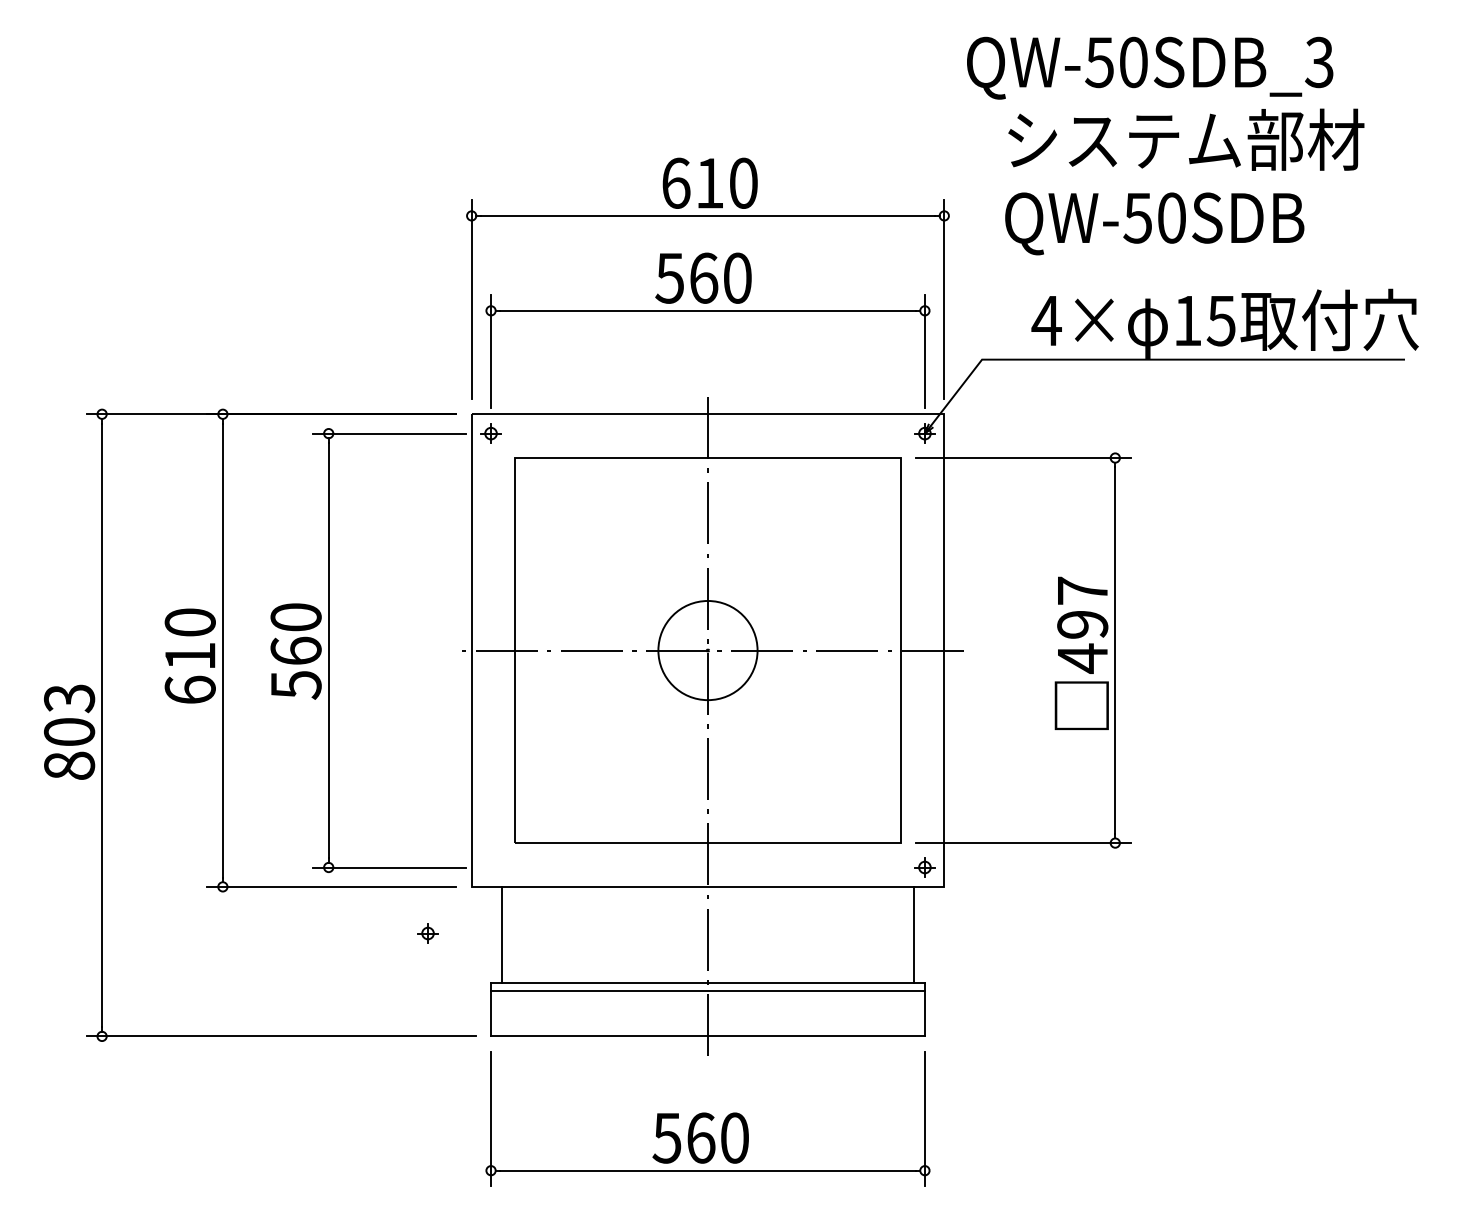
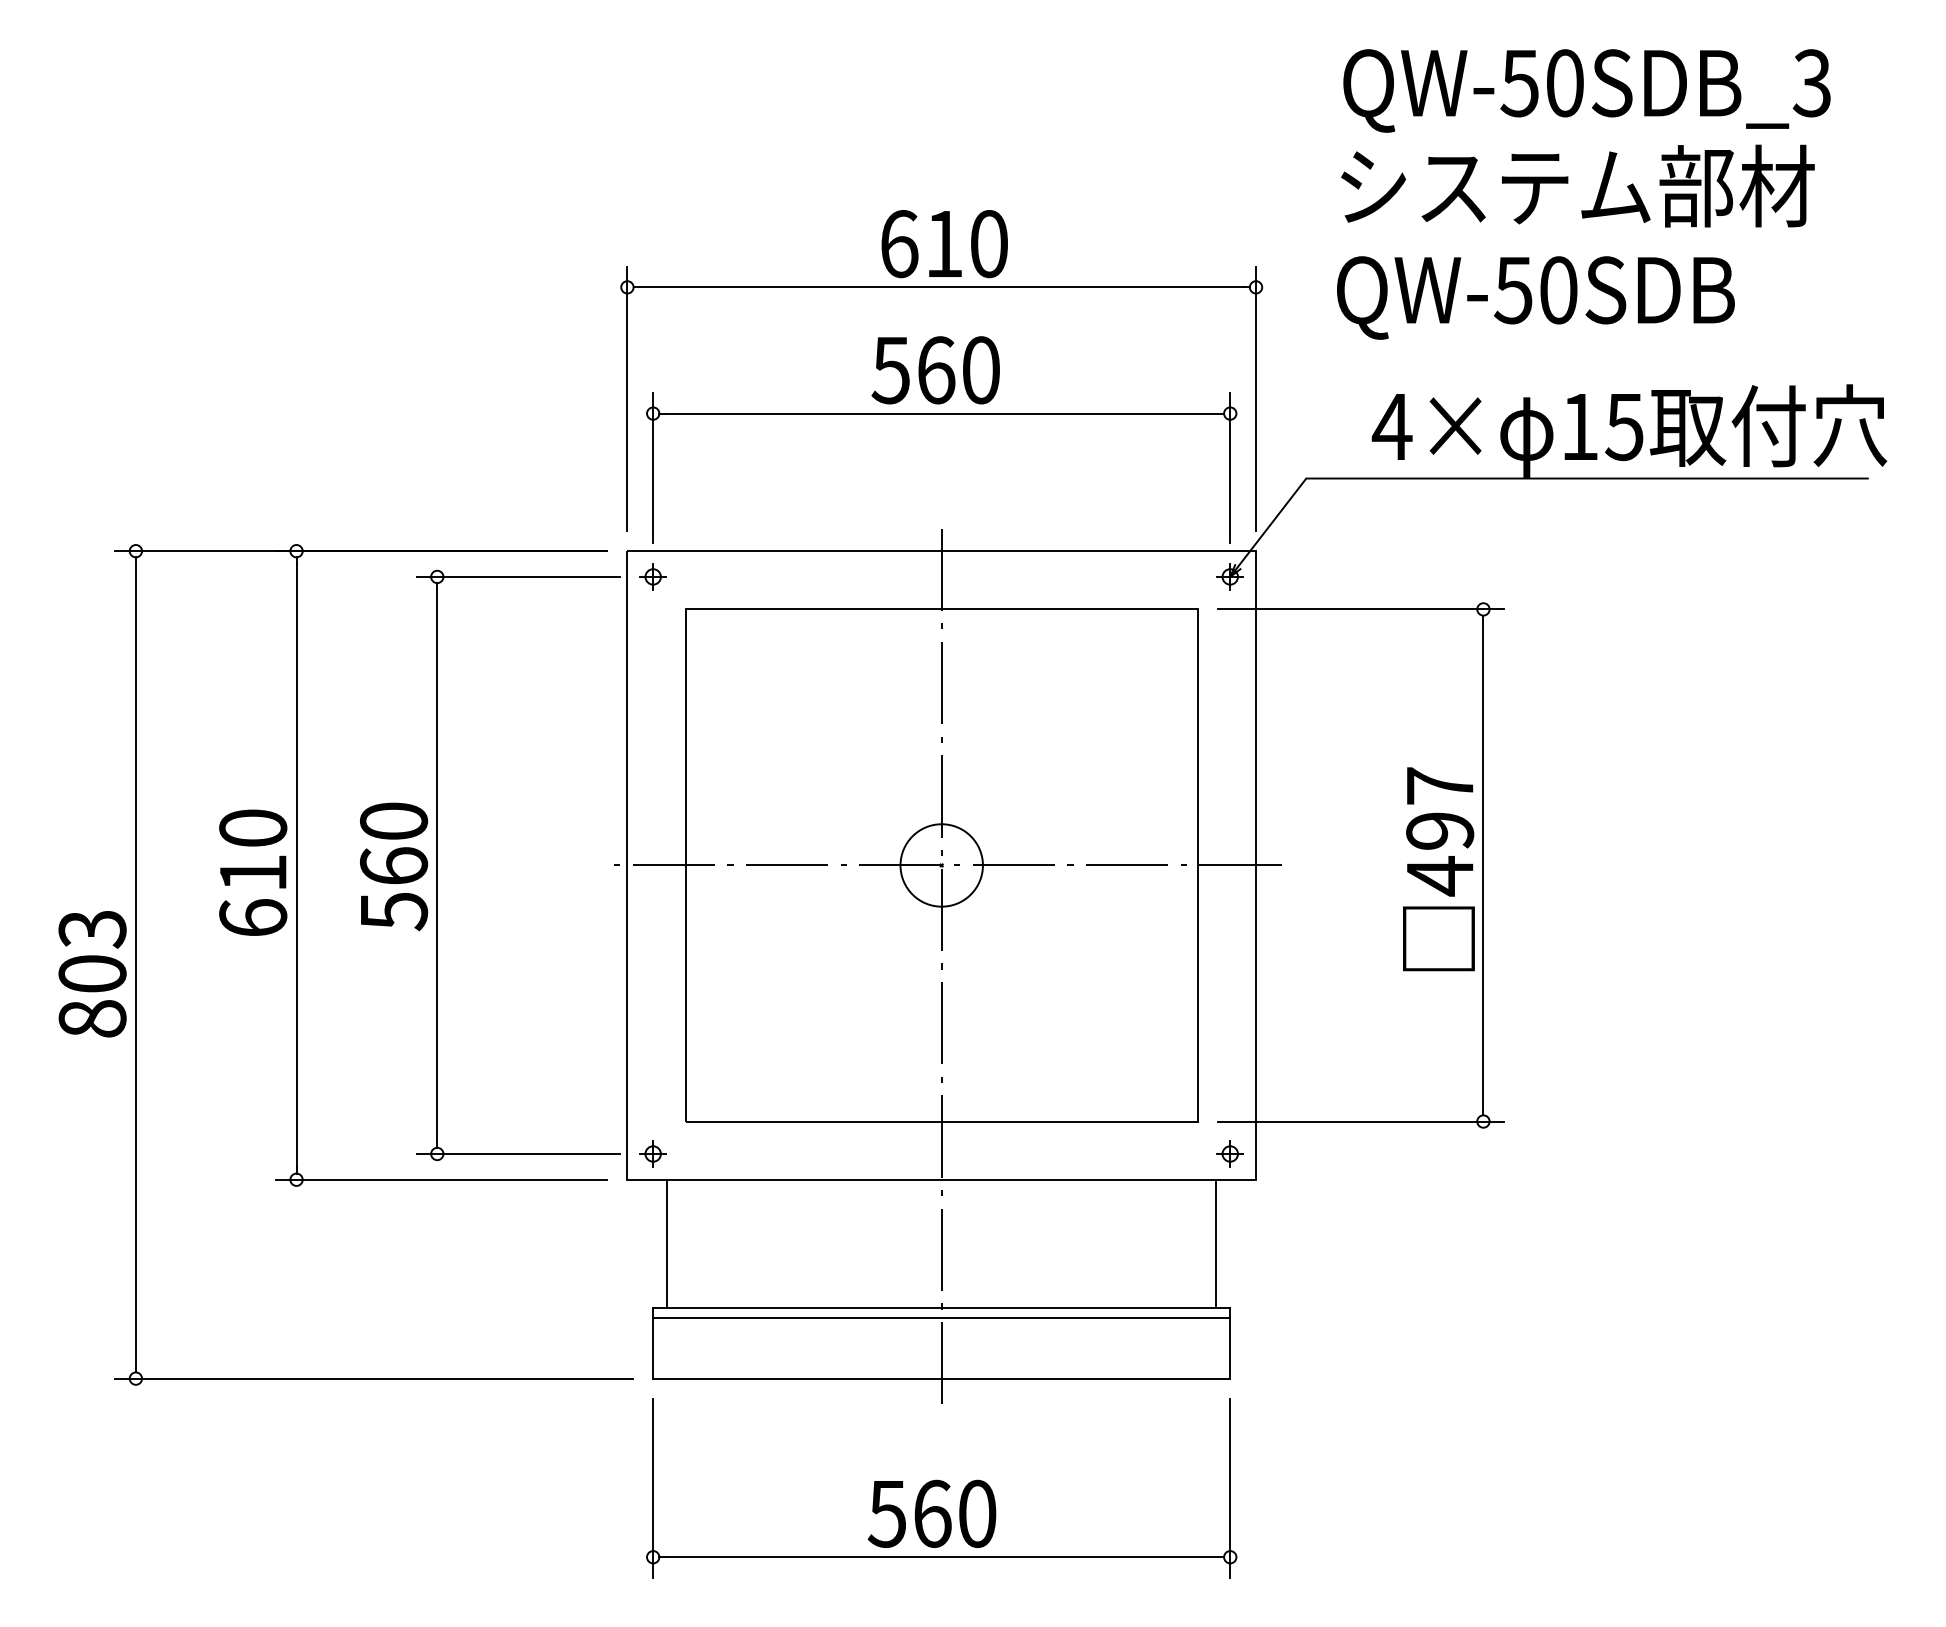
text: (1150, 67) -> (1587, 89), moved
circle: (707, 650) -> (941, 865), size x0.62
part: (427, 933) -> (652, 1153), moved

